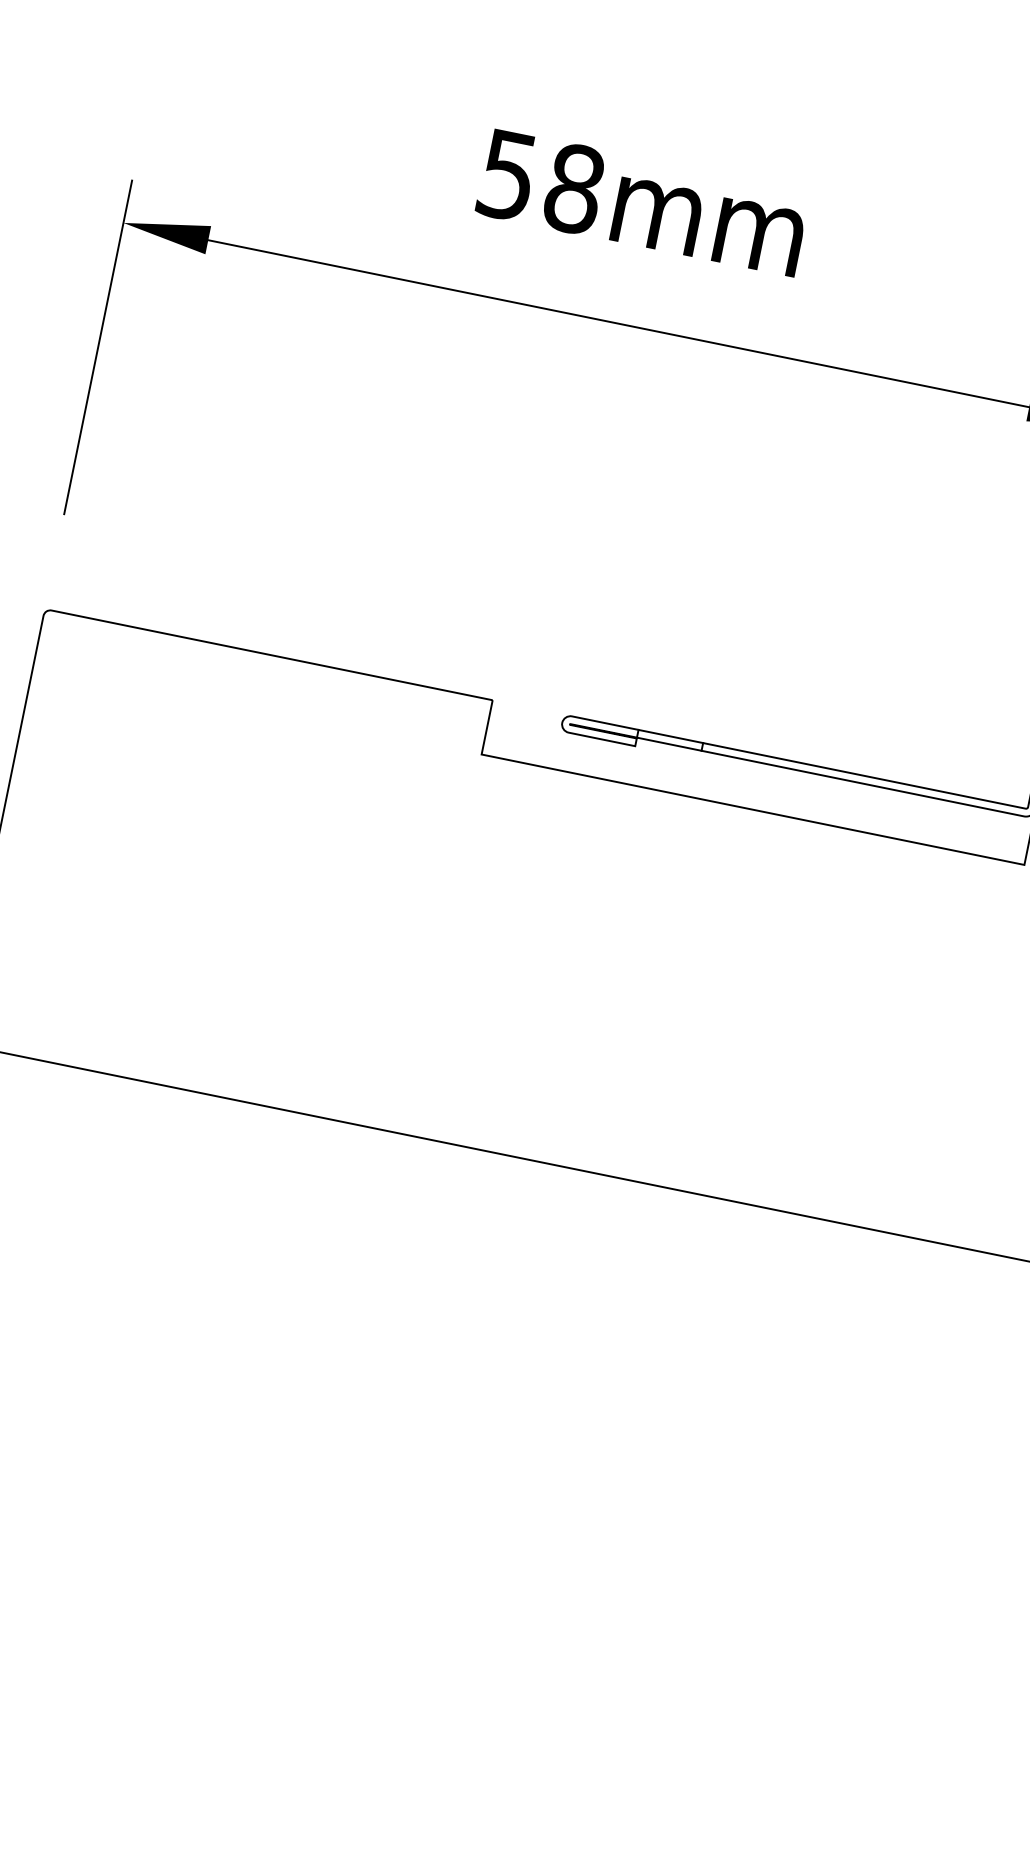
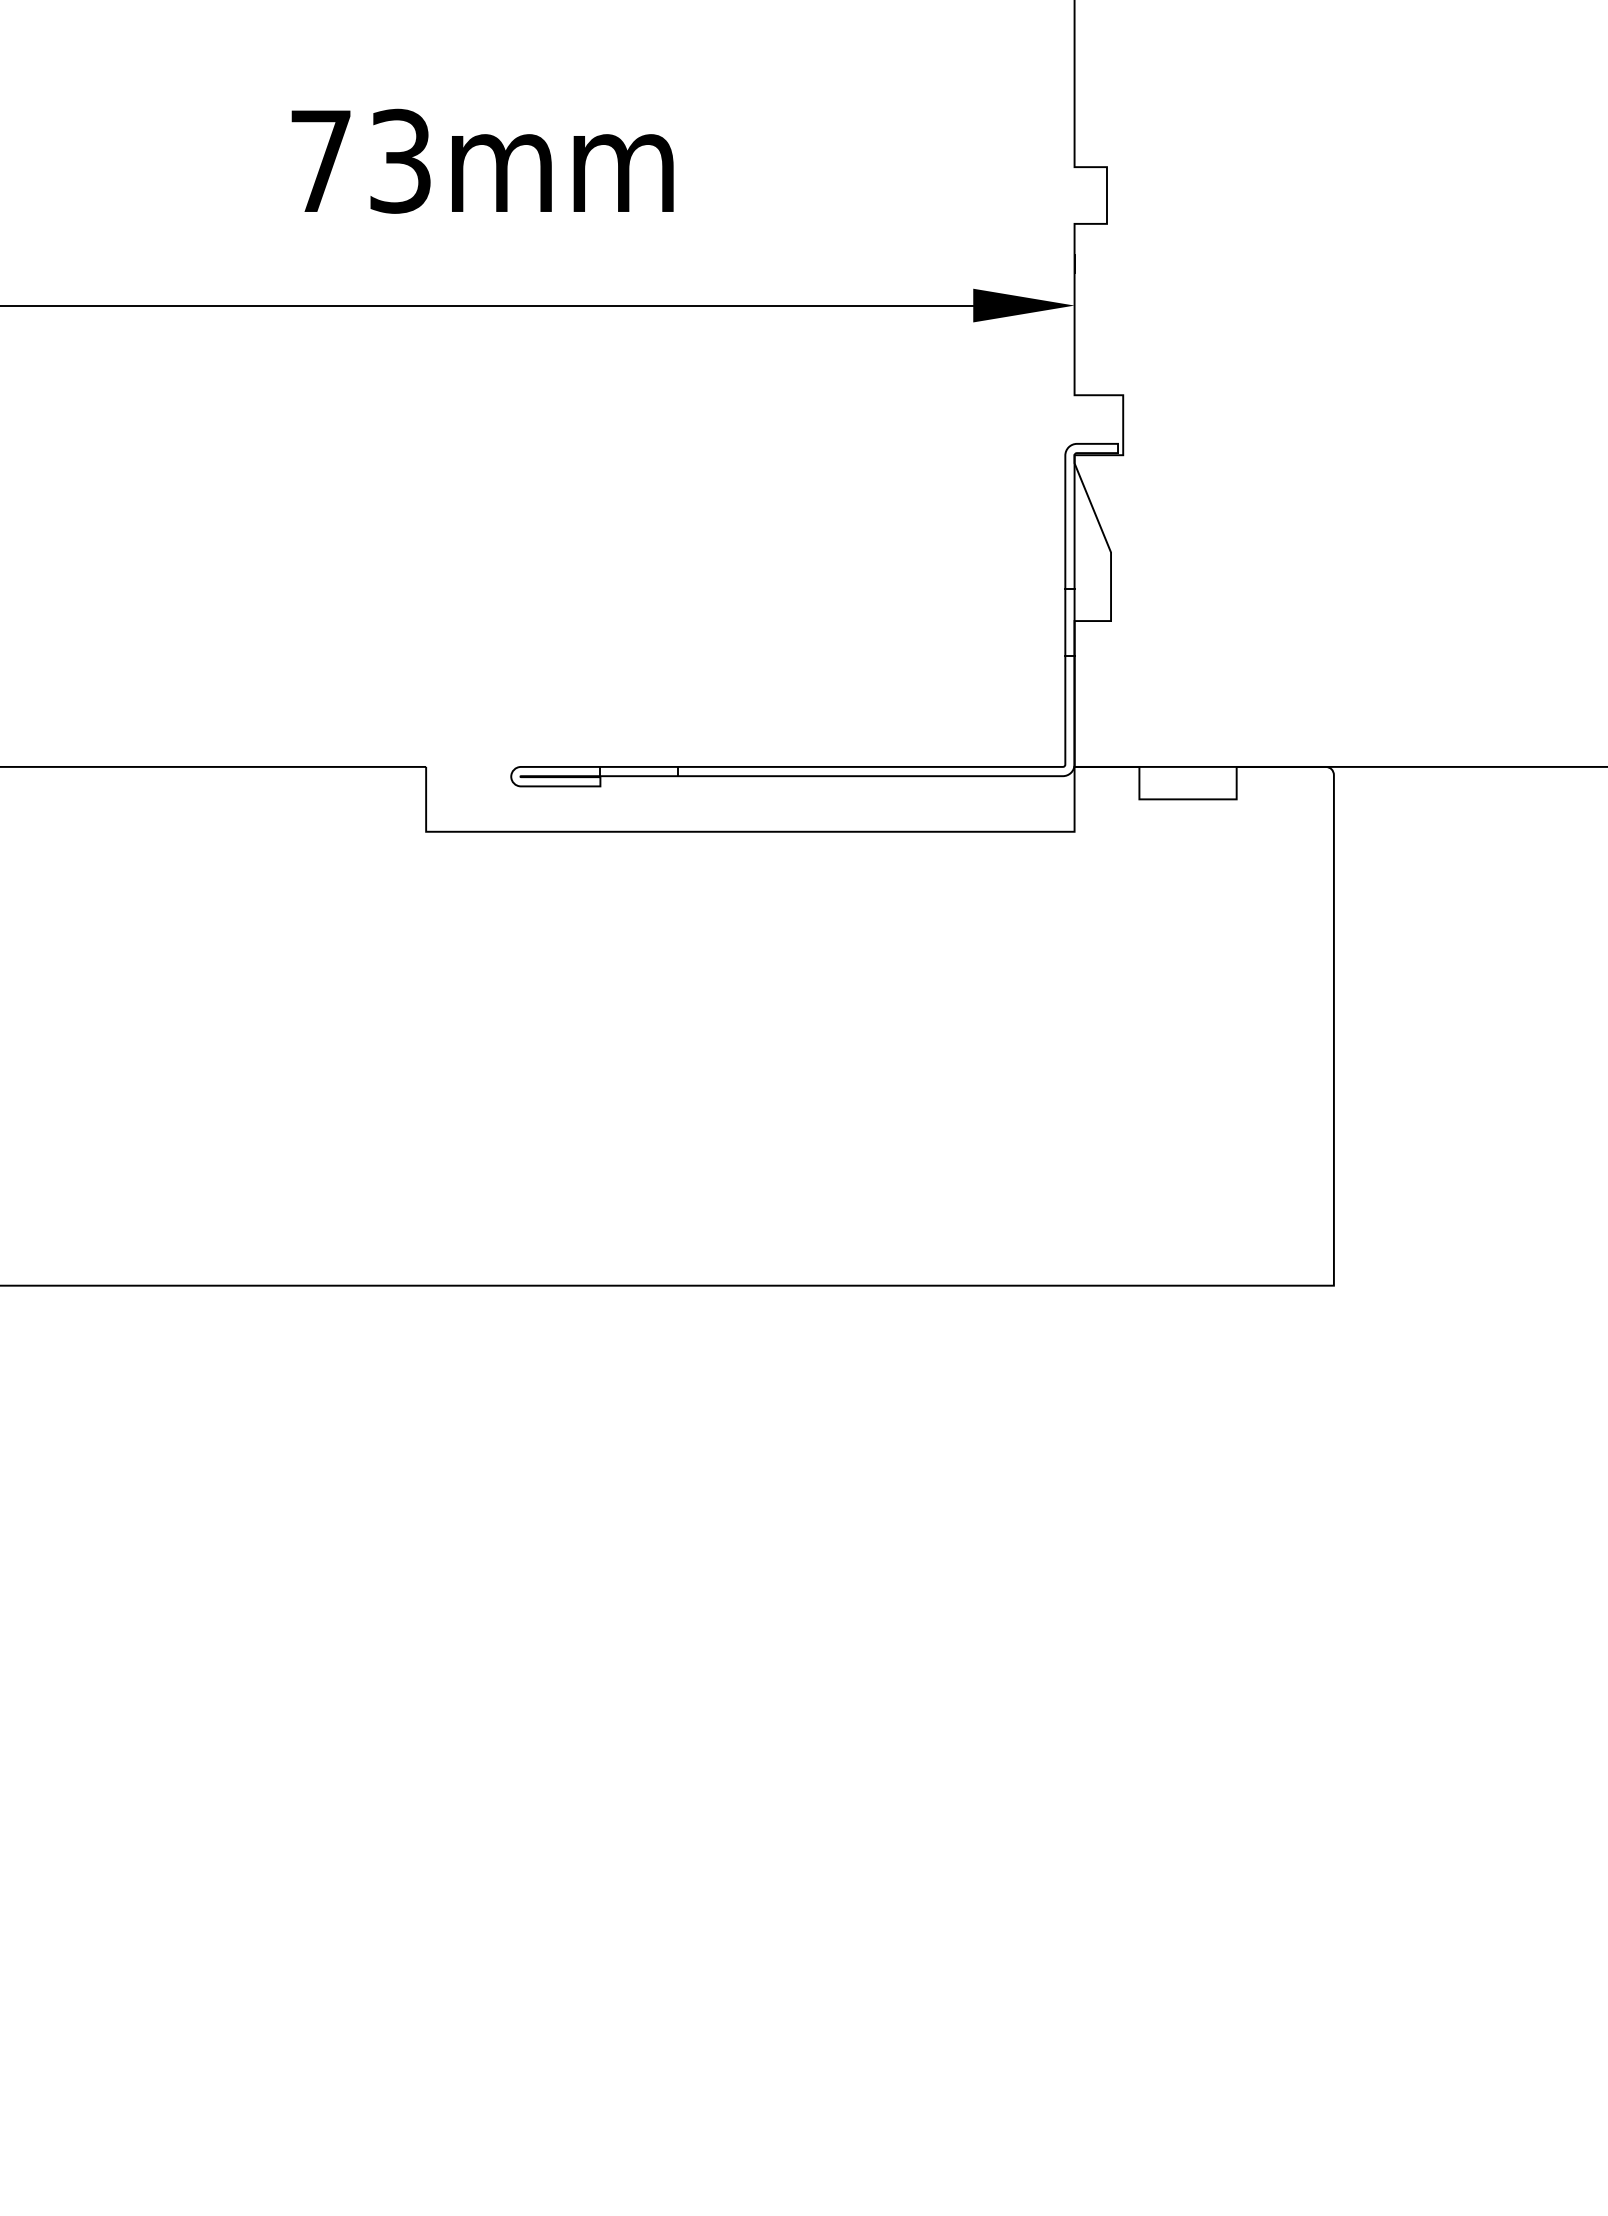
text: (541, 181) -> (361, 160), 58mm -> 73mm

